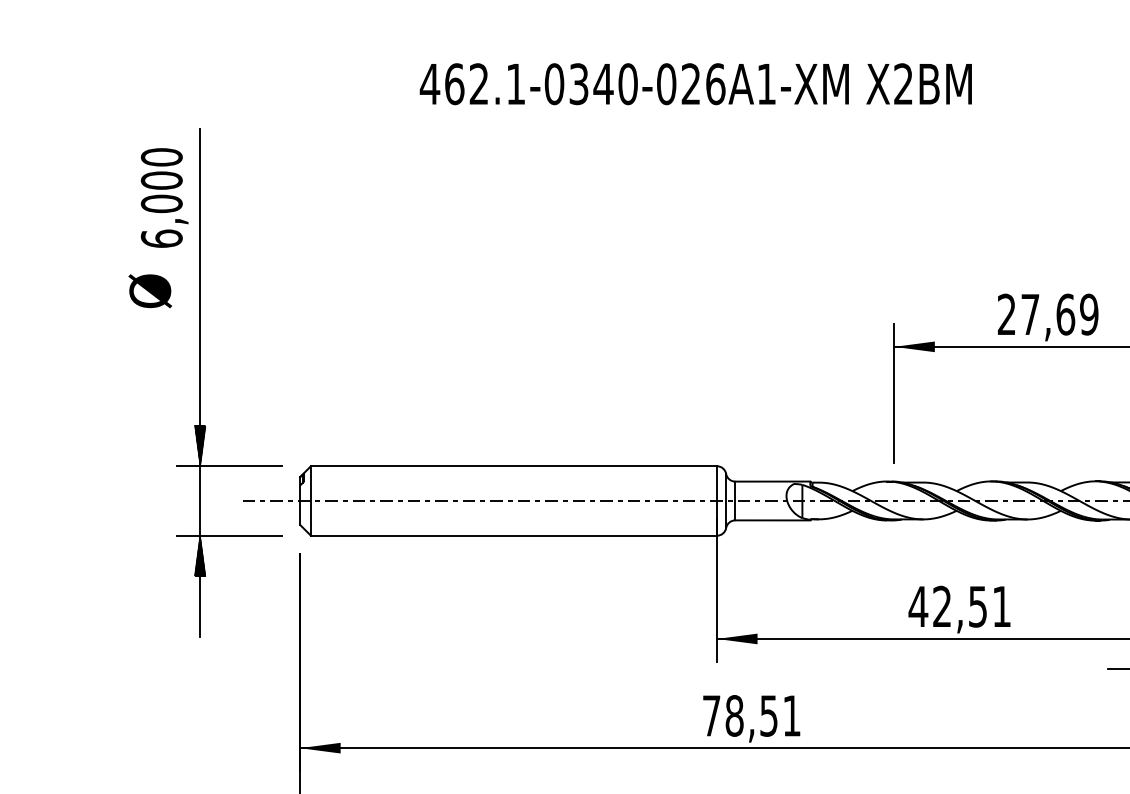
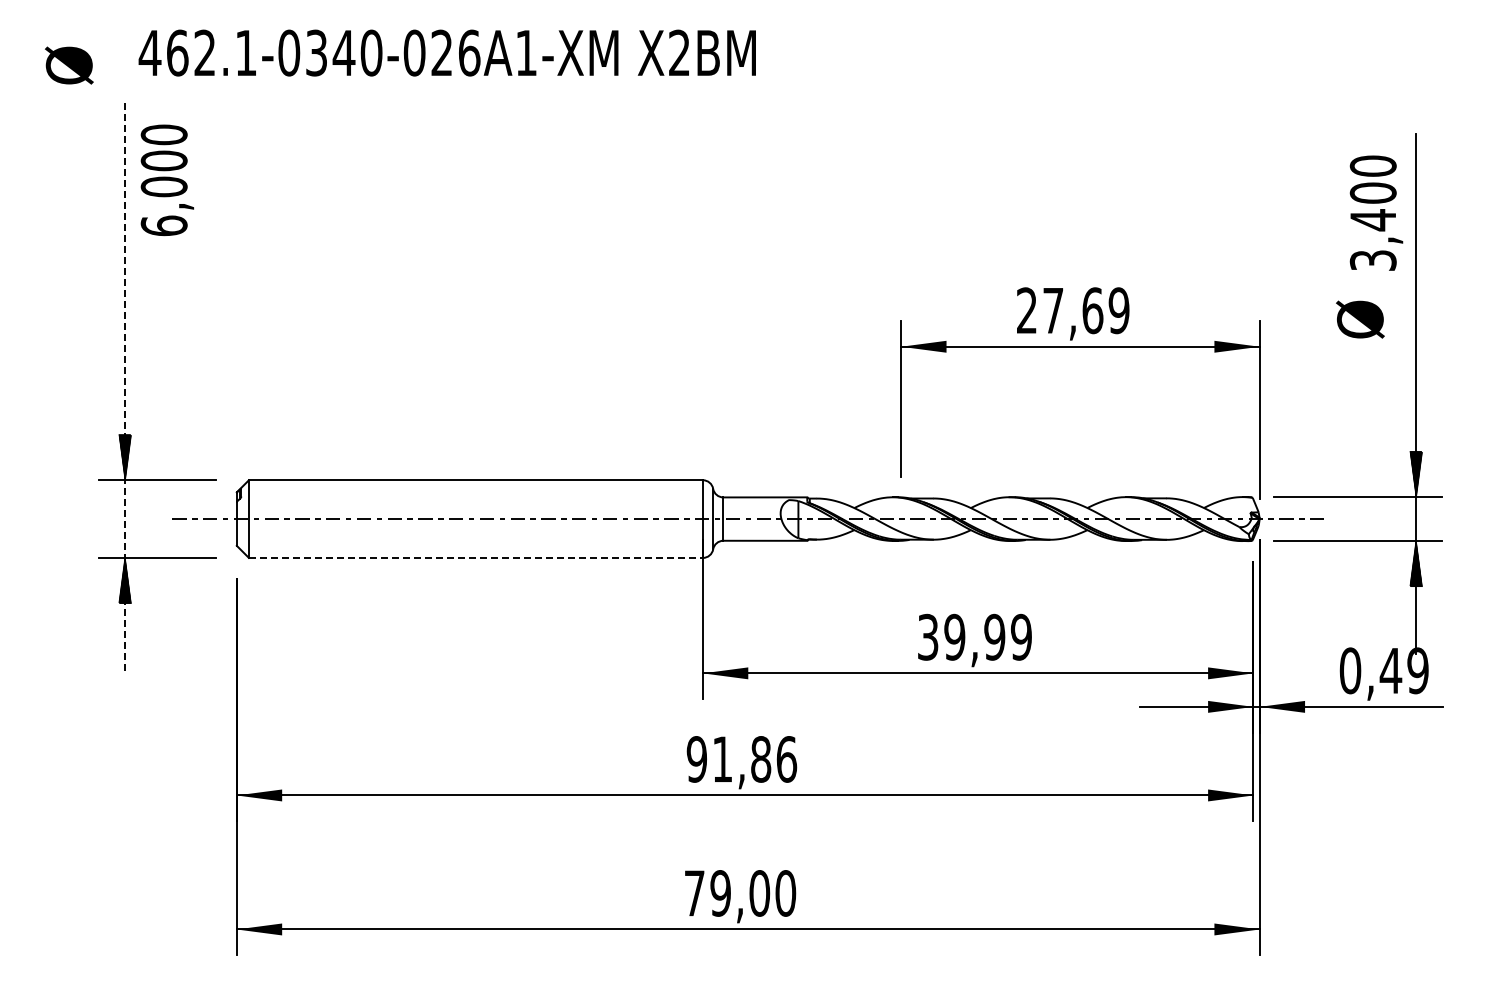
text: (695, 83) -> (446, 52), moved
text: (163, 198) -> (166, 180), moved
text: (150, 291) -> (69, 65), moved
line: (200, 383) -> (125, 387), solid -> dashed
line: (514, 535) -> (476, 557), solid -> dashed
text: (959, 605) -> (974, 636), 42,51 -> 39,99
text: (751, 716) -> (741, 759), 78,51 -> 91,86

